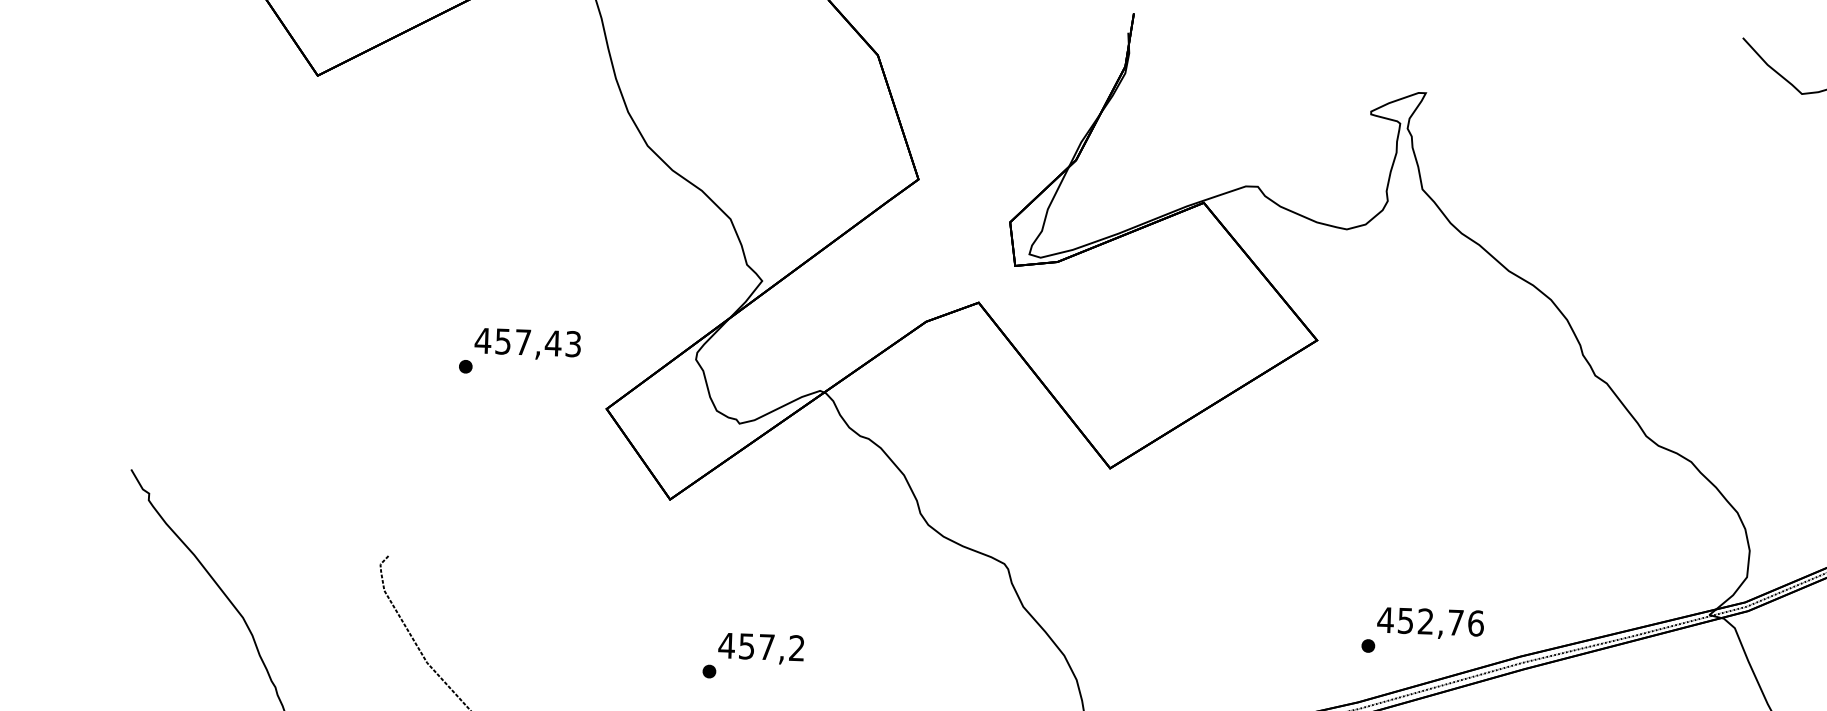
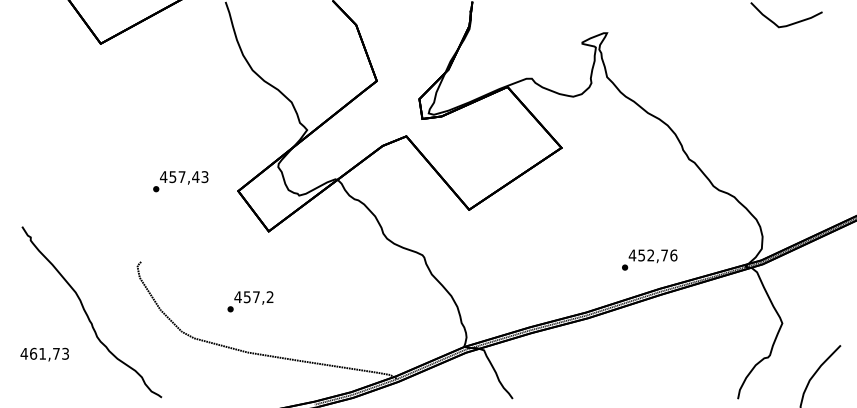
text: (519, 351) -> (180, 181), moved
text: (1422, 630) -> (649, 259), moved
text: (753, 656) -> (250, 301), moved

